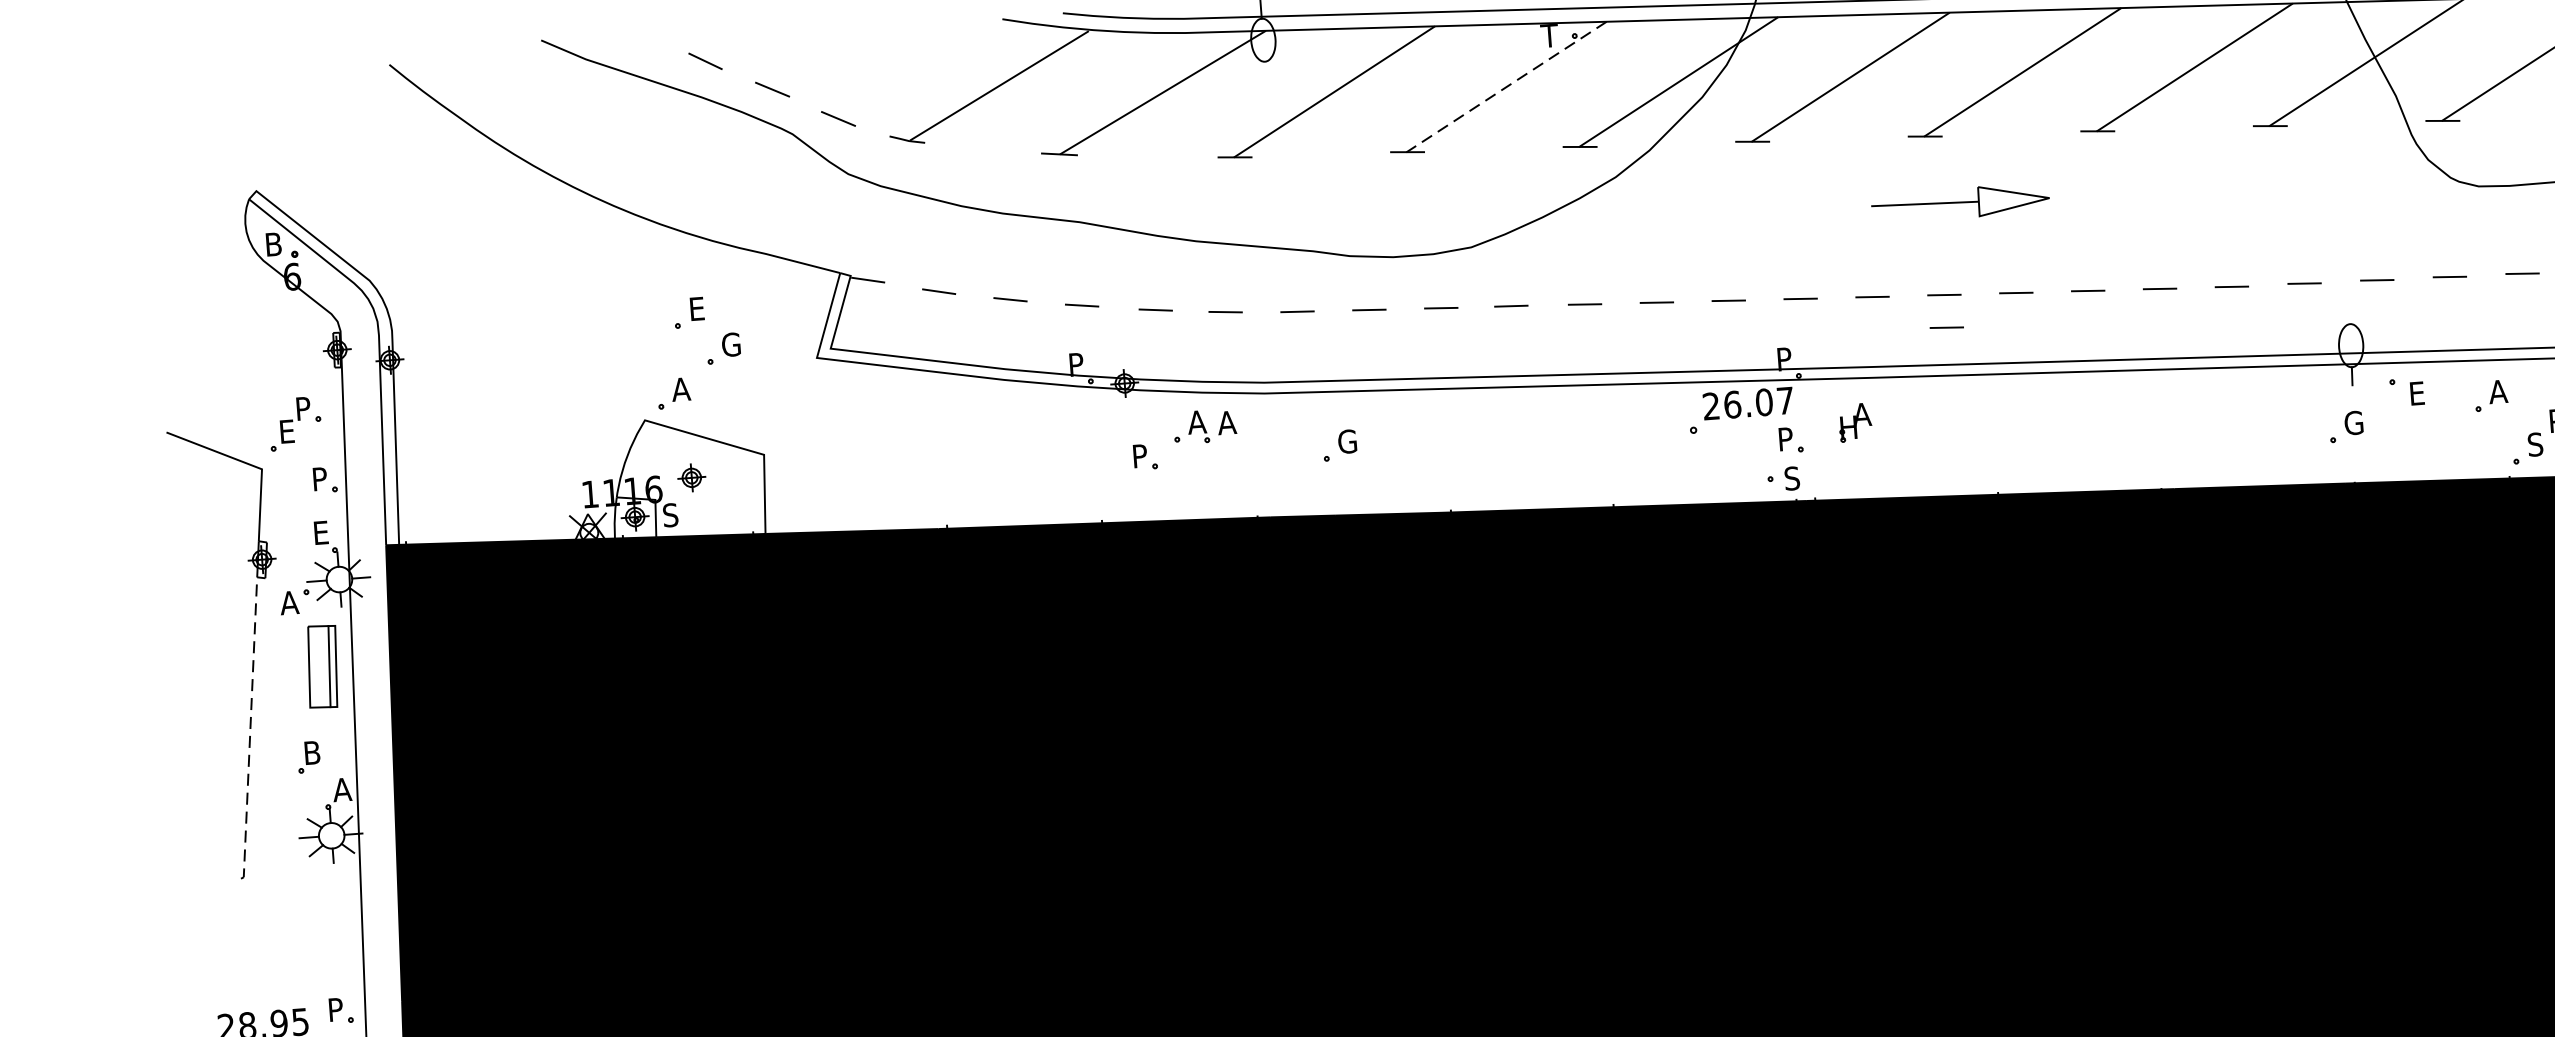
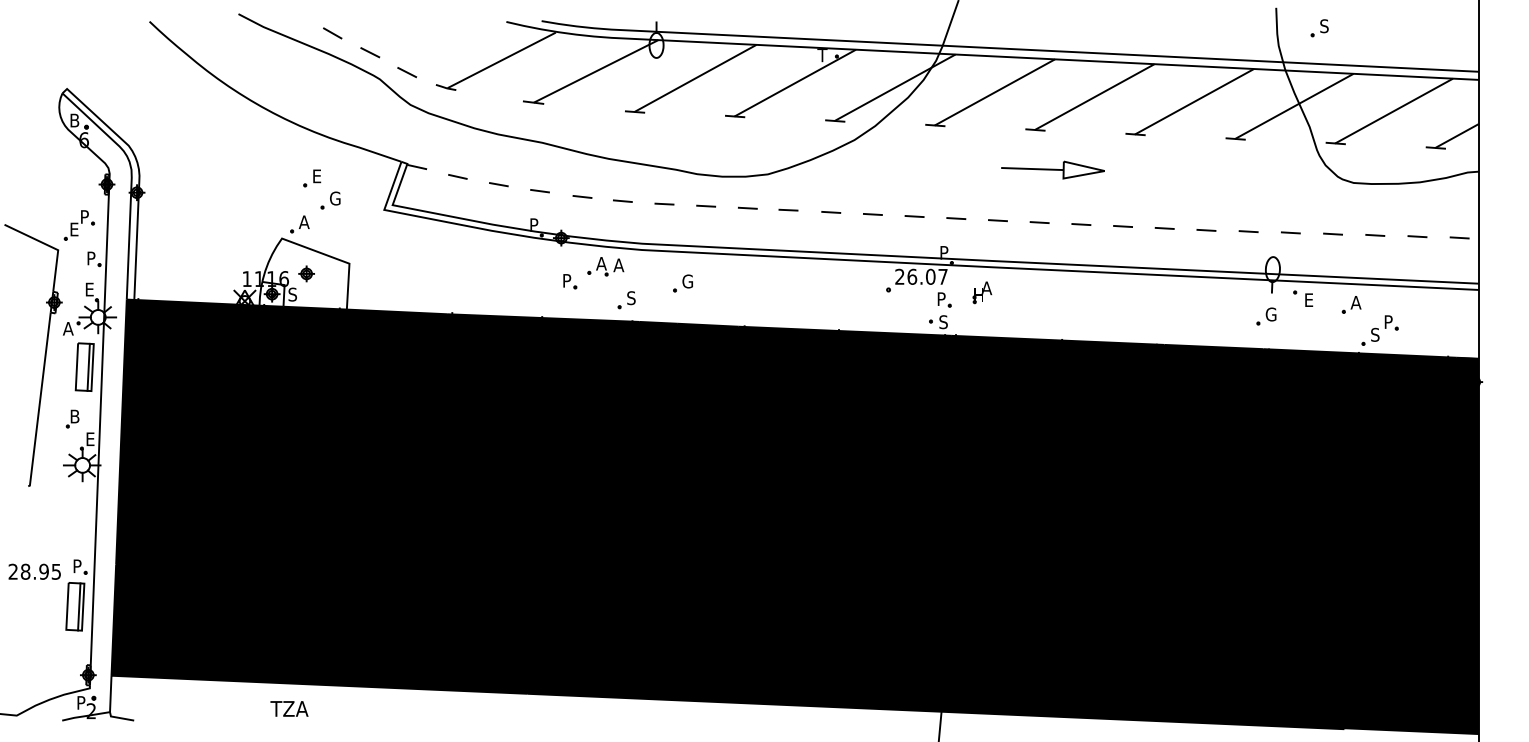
line: (1505, 87) -> (794, 83), dashed -> solid
line: (1946, 327) -> (1039, 241), removed
part: (1244, 482) -> (626, 300), added
line: (250, 729) -> (40, 400), dashed -> solid
text: (341, 788) -> (90, 438), A -> E

